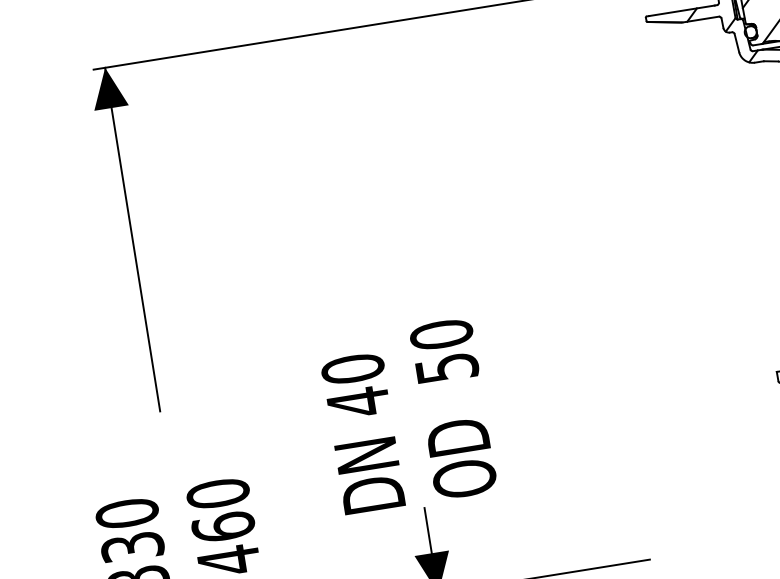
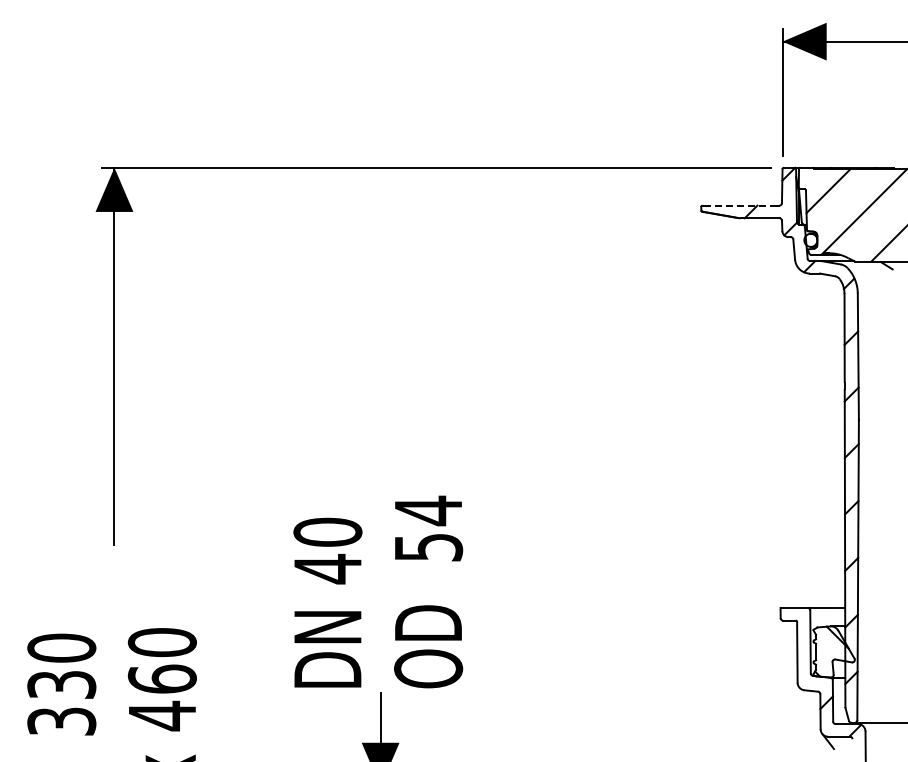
line: (681, 10) -> (740, 205), solid -> dashed
text: (441, 334) -> (428, 510), 50 -> 54

